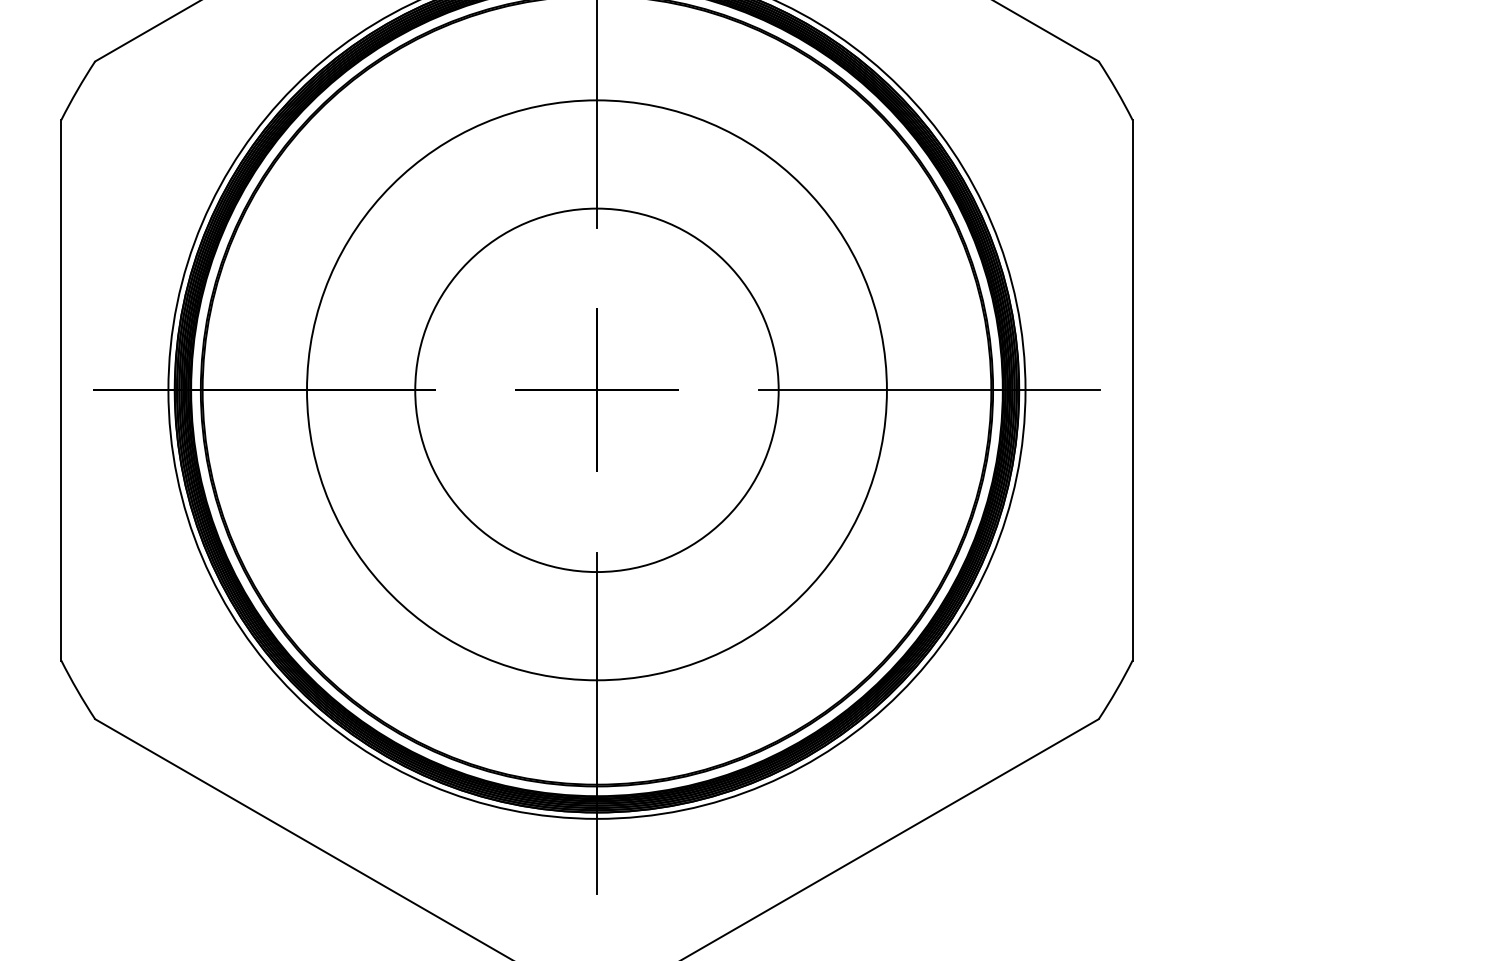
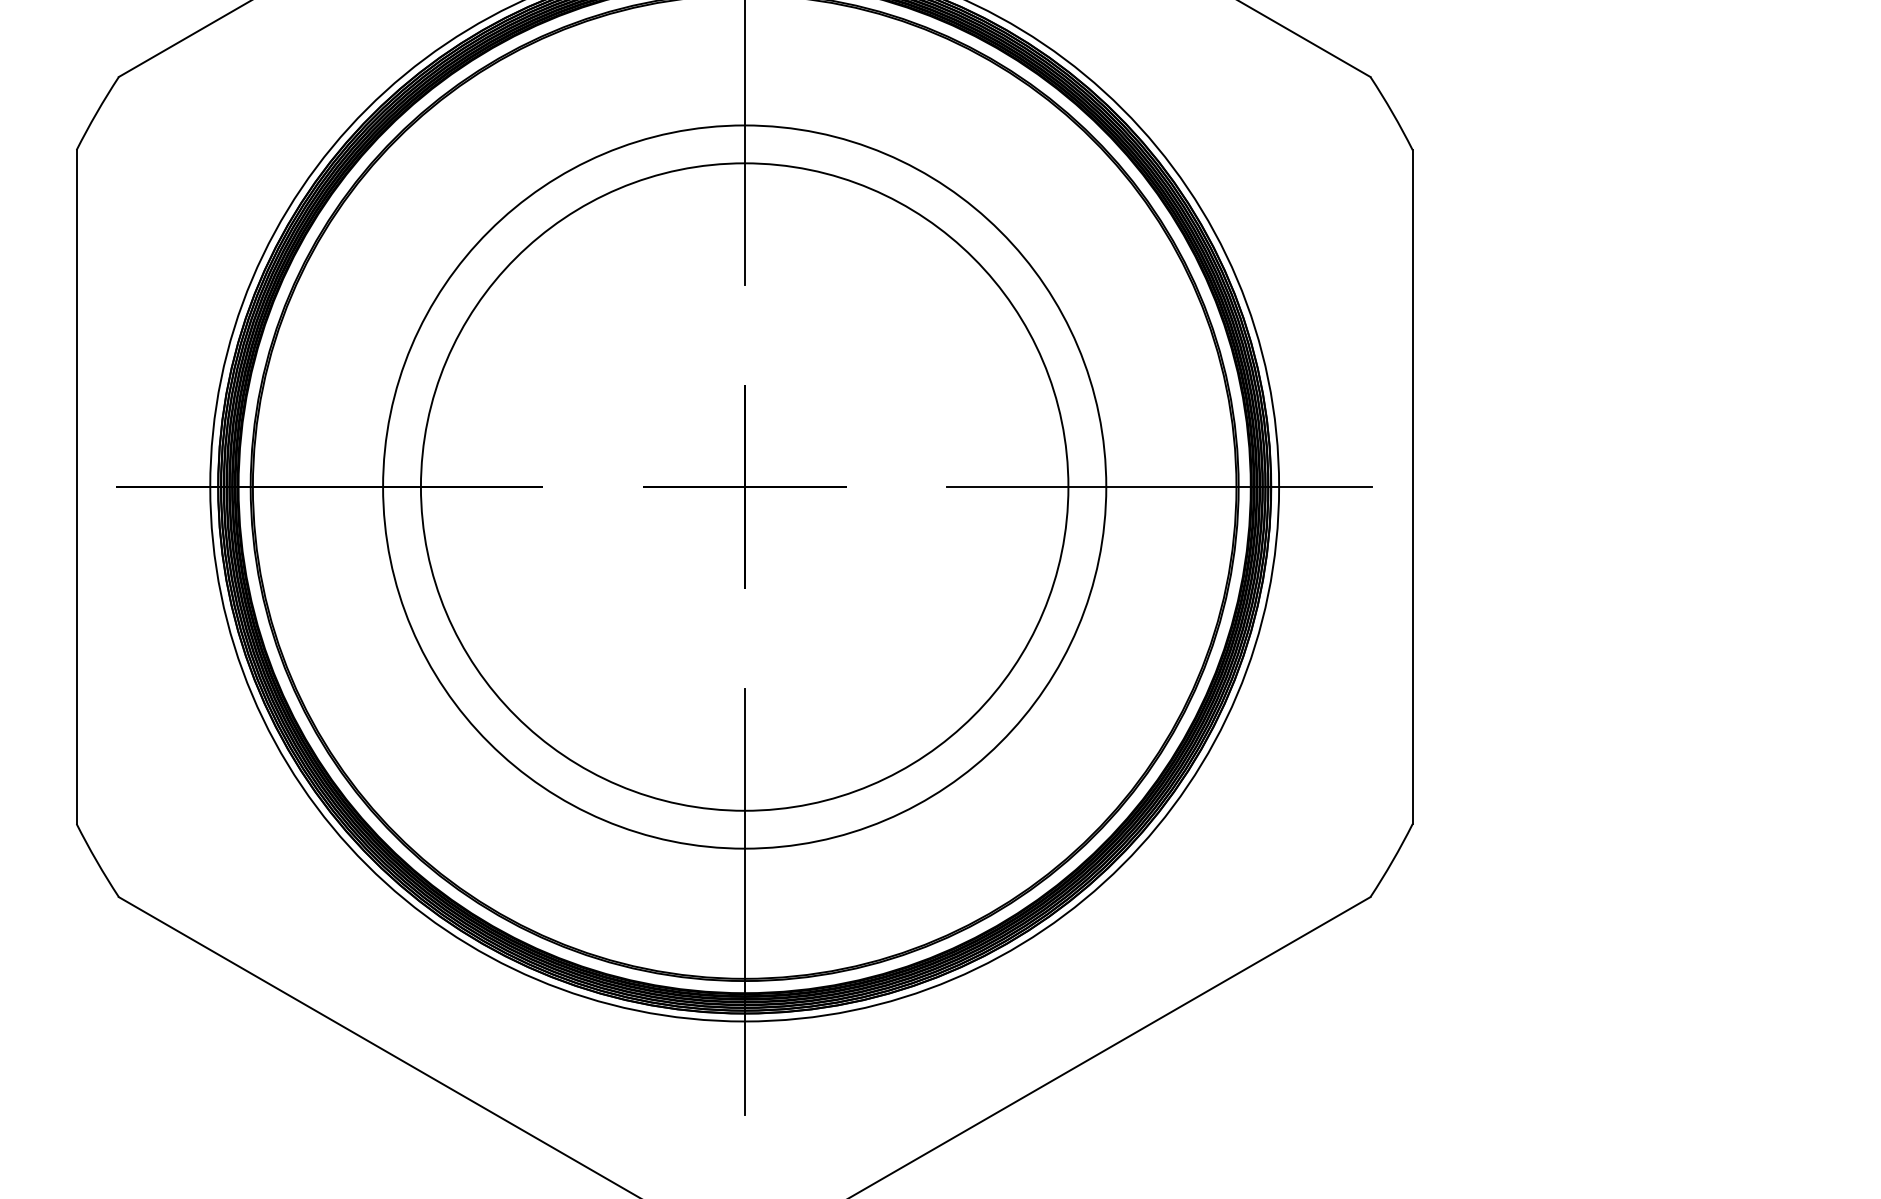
circle: (596, 389) -> (744, 486), size x1.43

